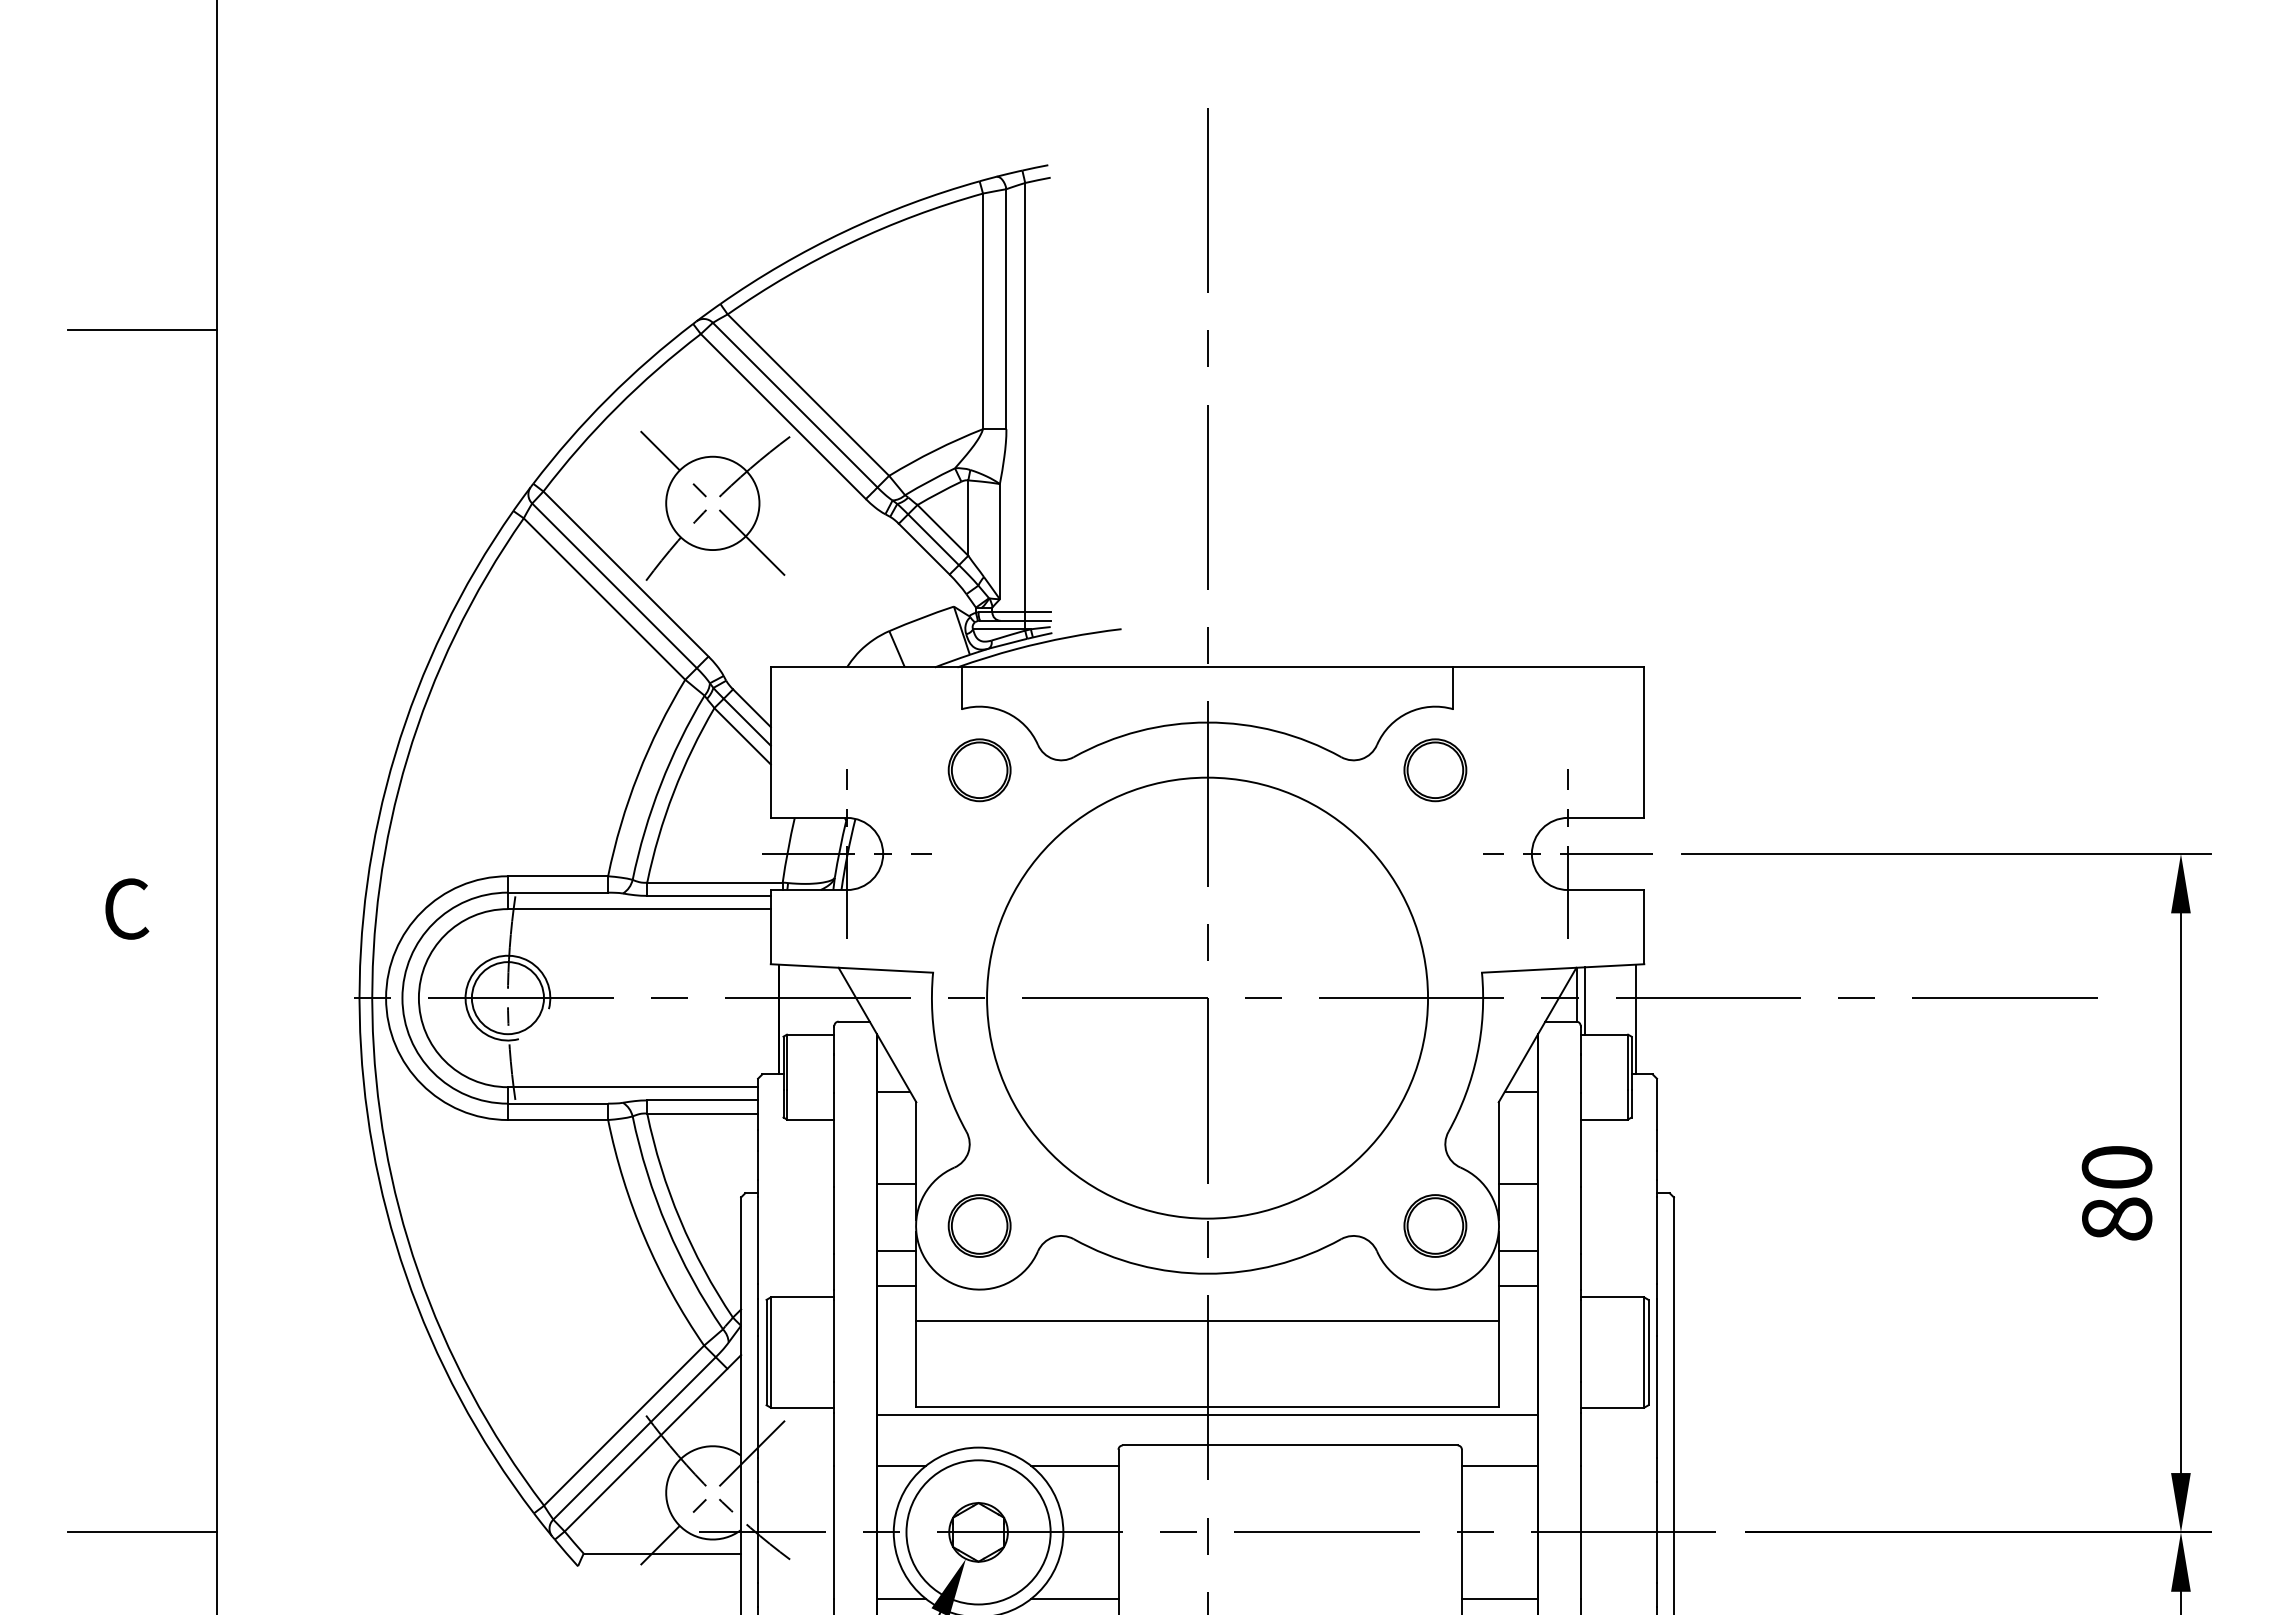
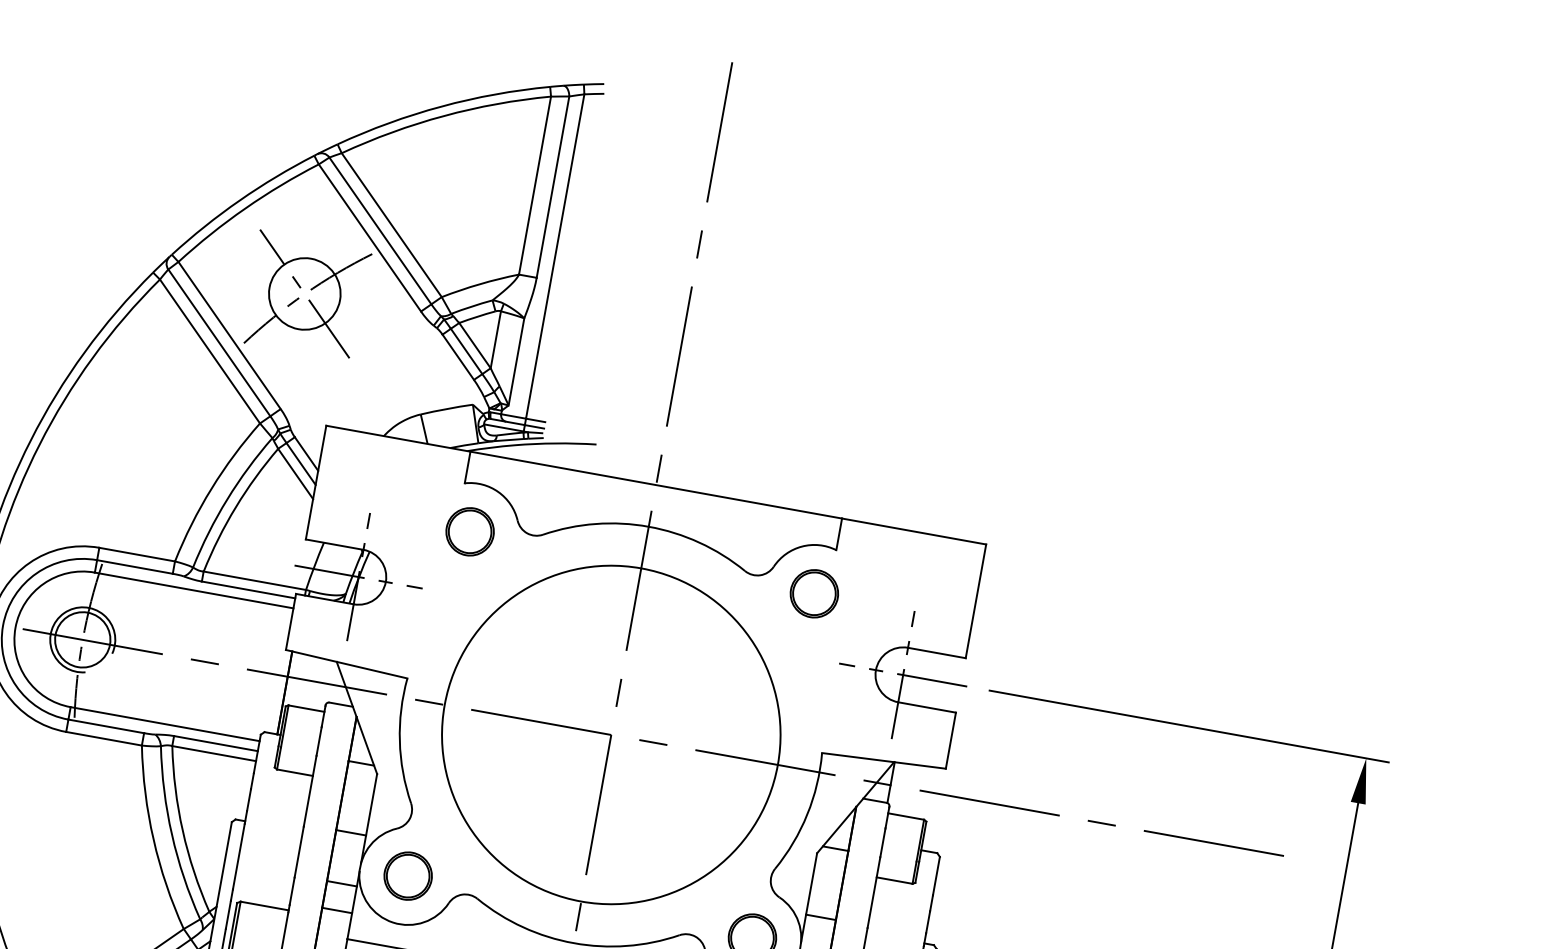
line: (1585, 1000) -> (896, 788), removed
line: (1635, 1019) -> (931, 809), removed

